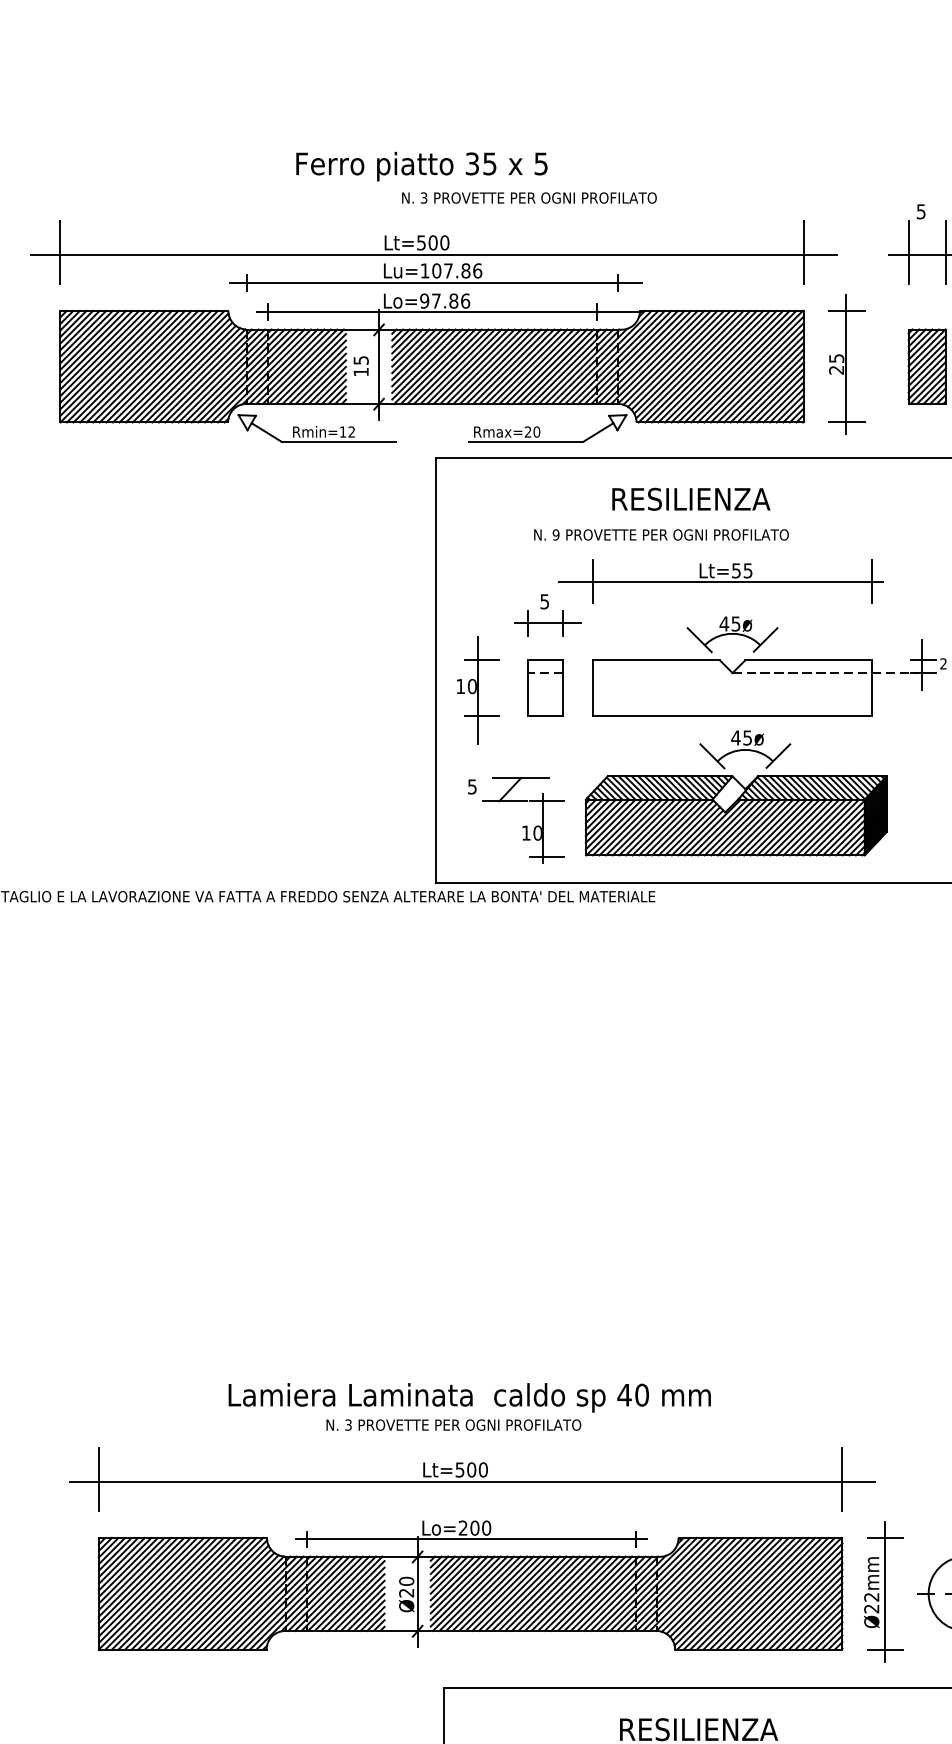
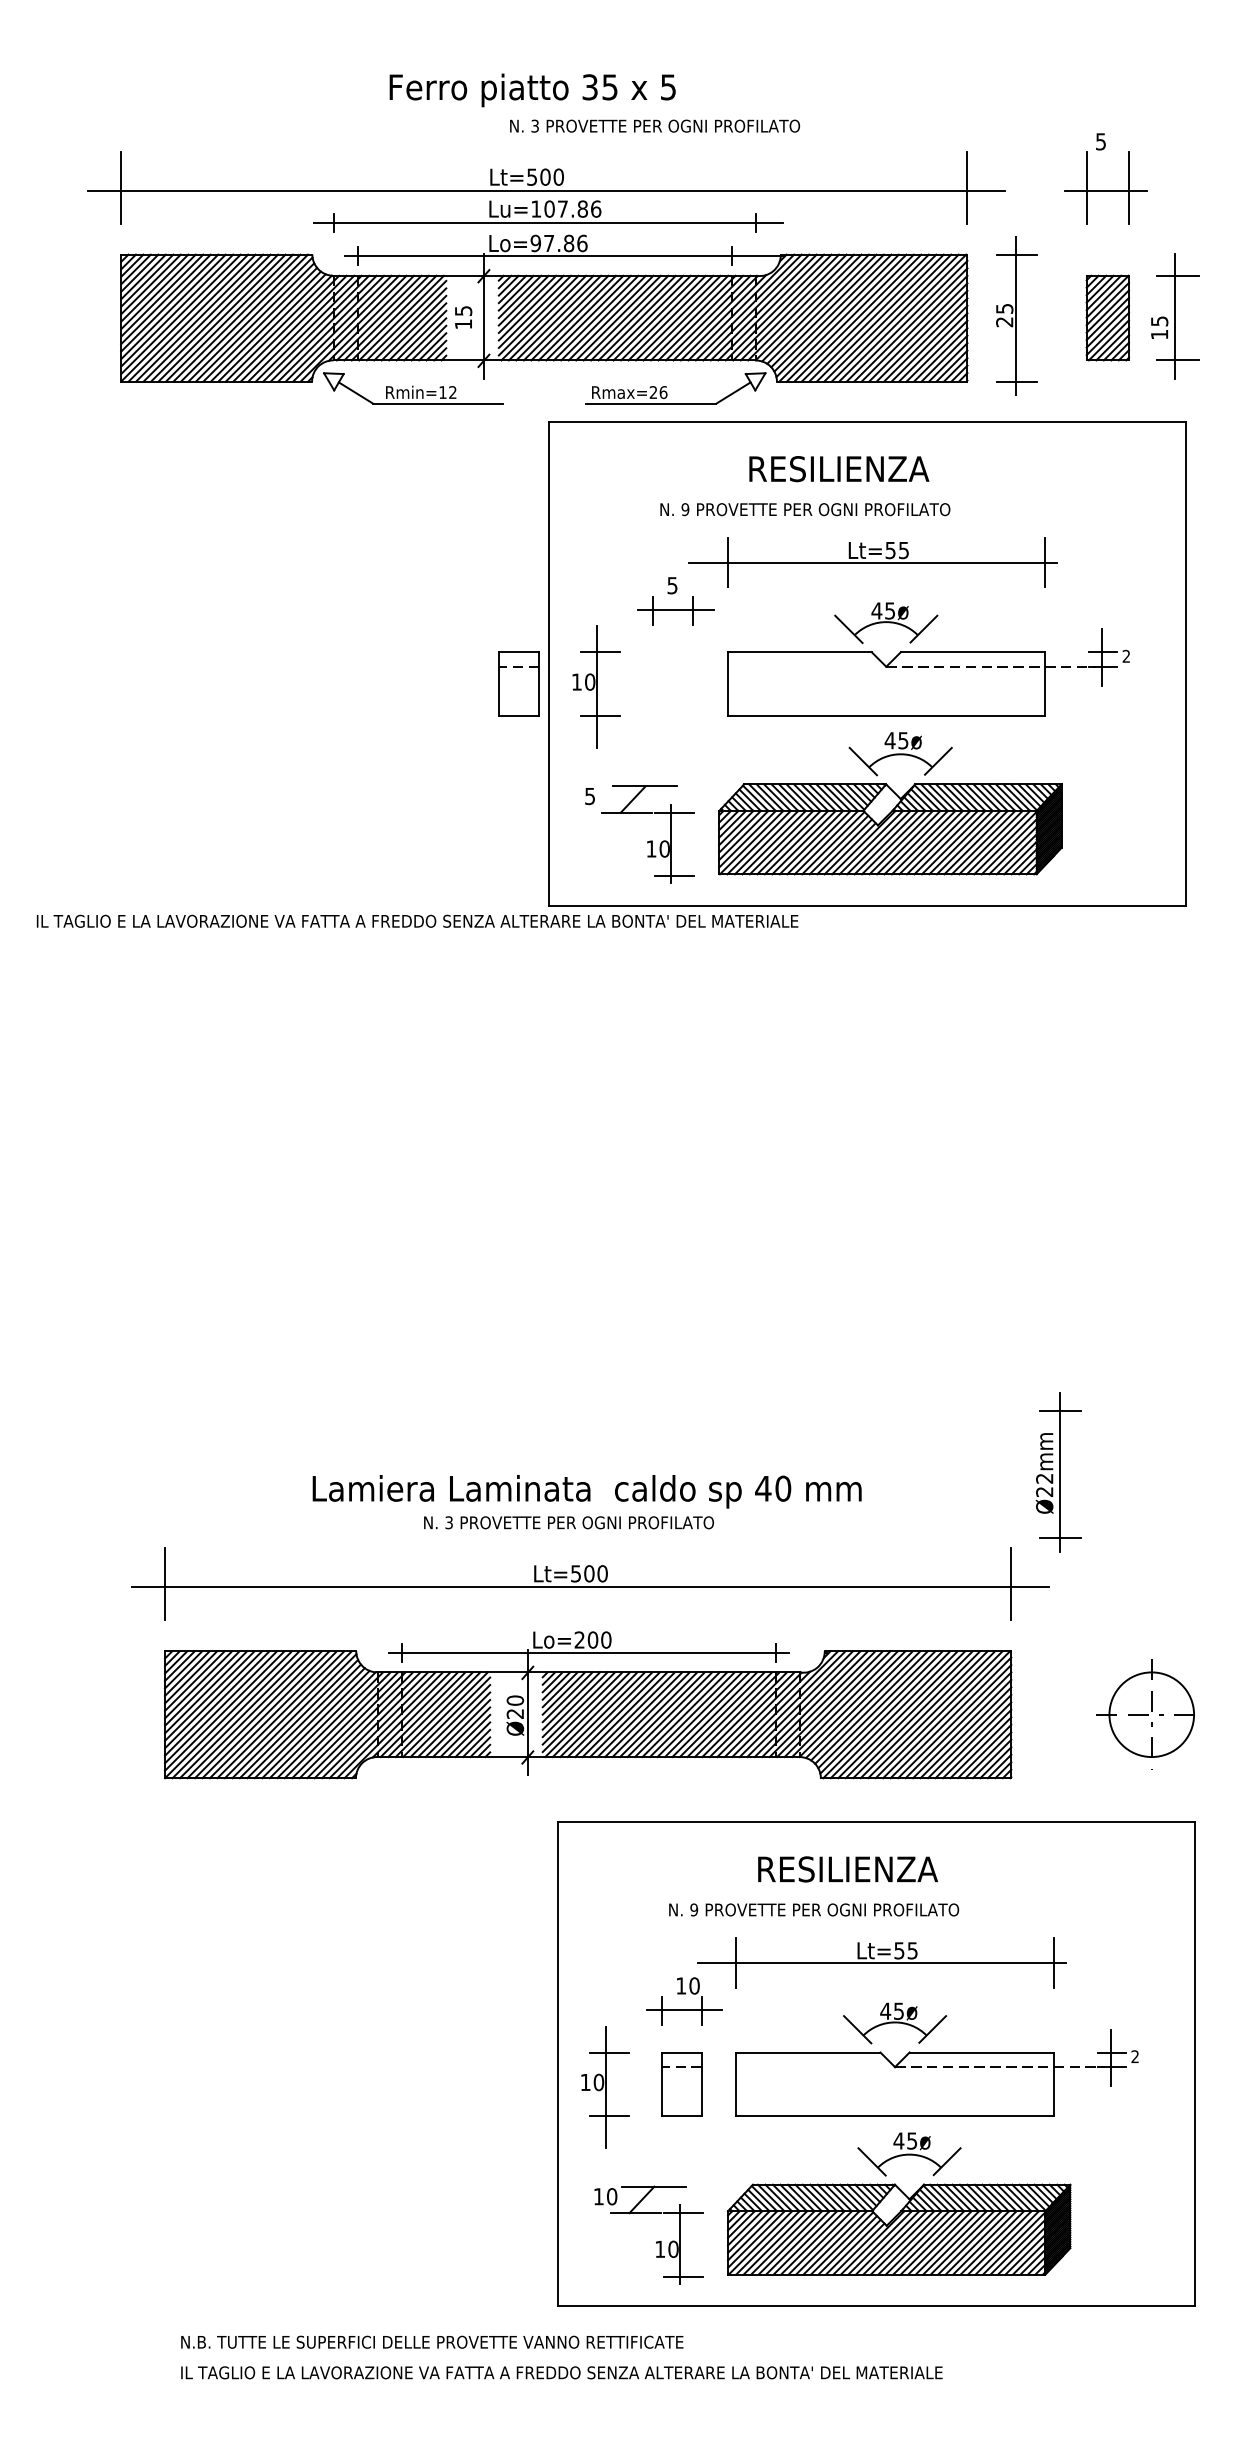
text: (536, 432) -> (663, 392), Rmax=20 -> Rmax=26
part: (544, 687) -> (518, 683), moved
part: (883, 1591) -> (1058, 1472), moved

